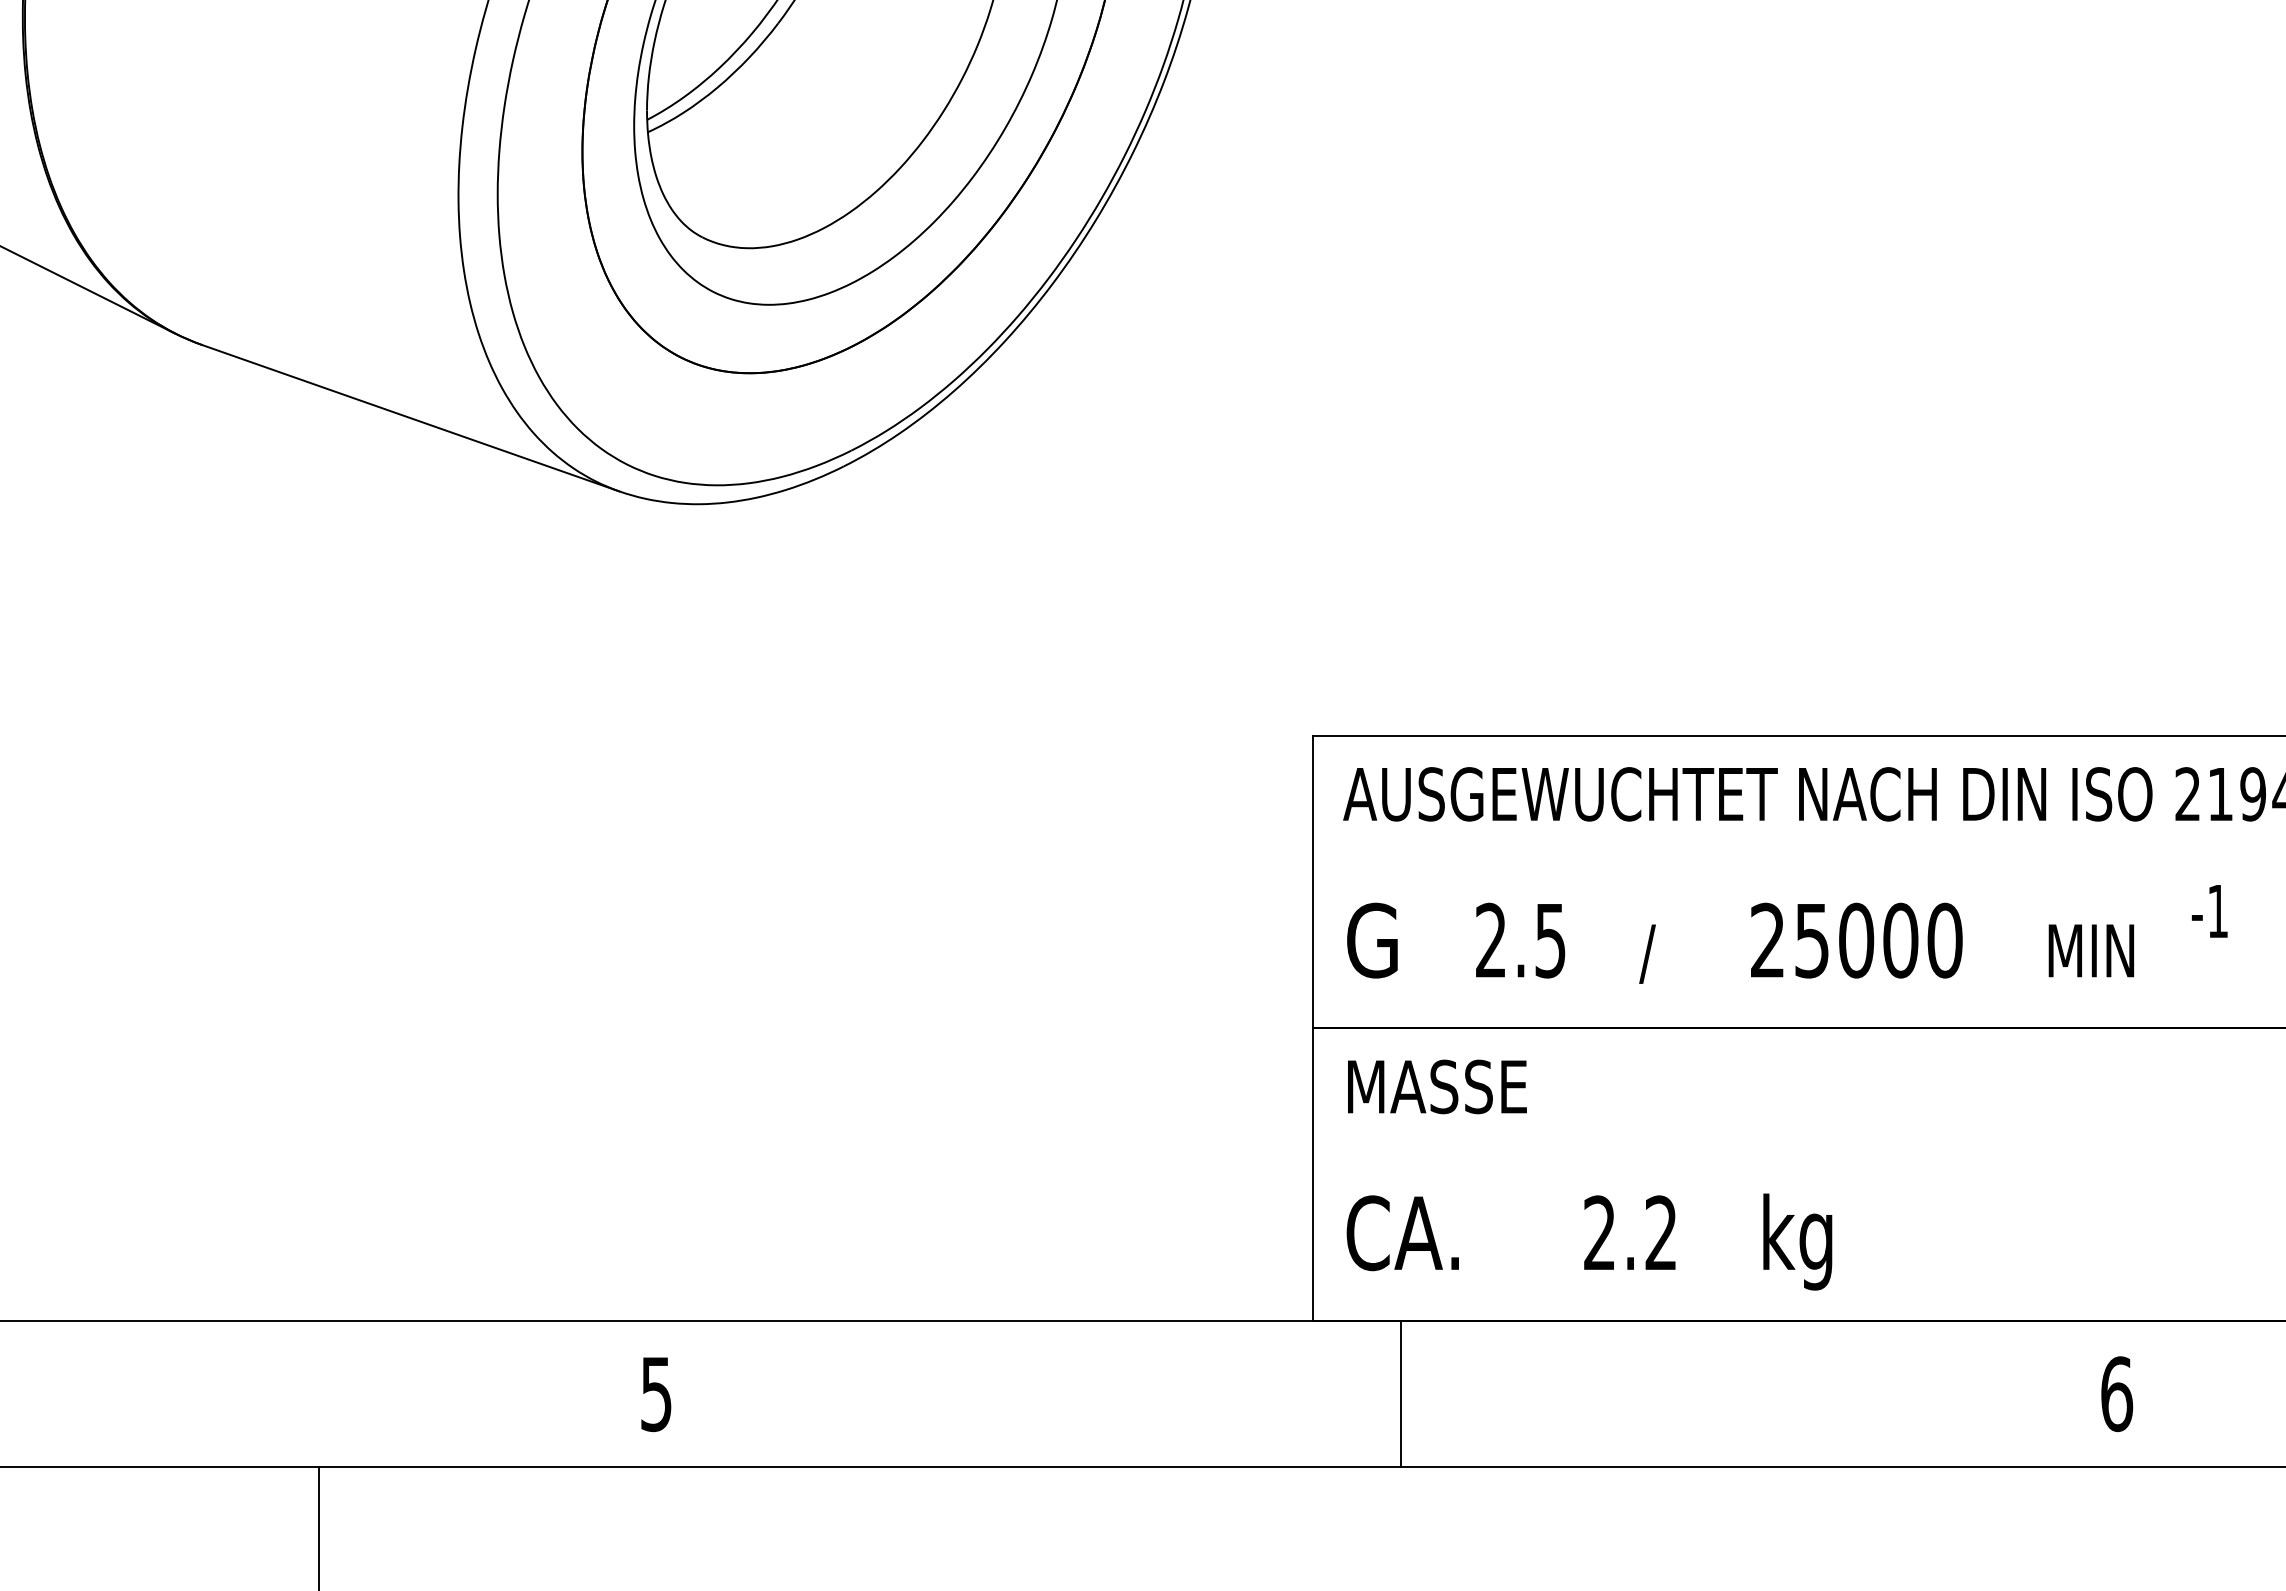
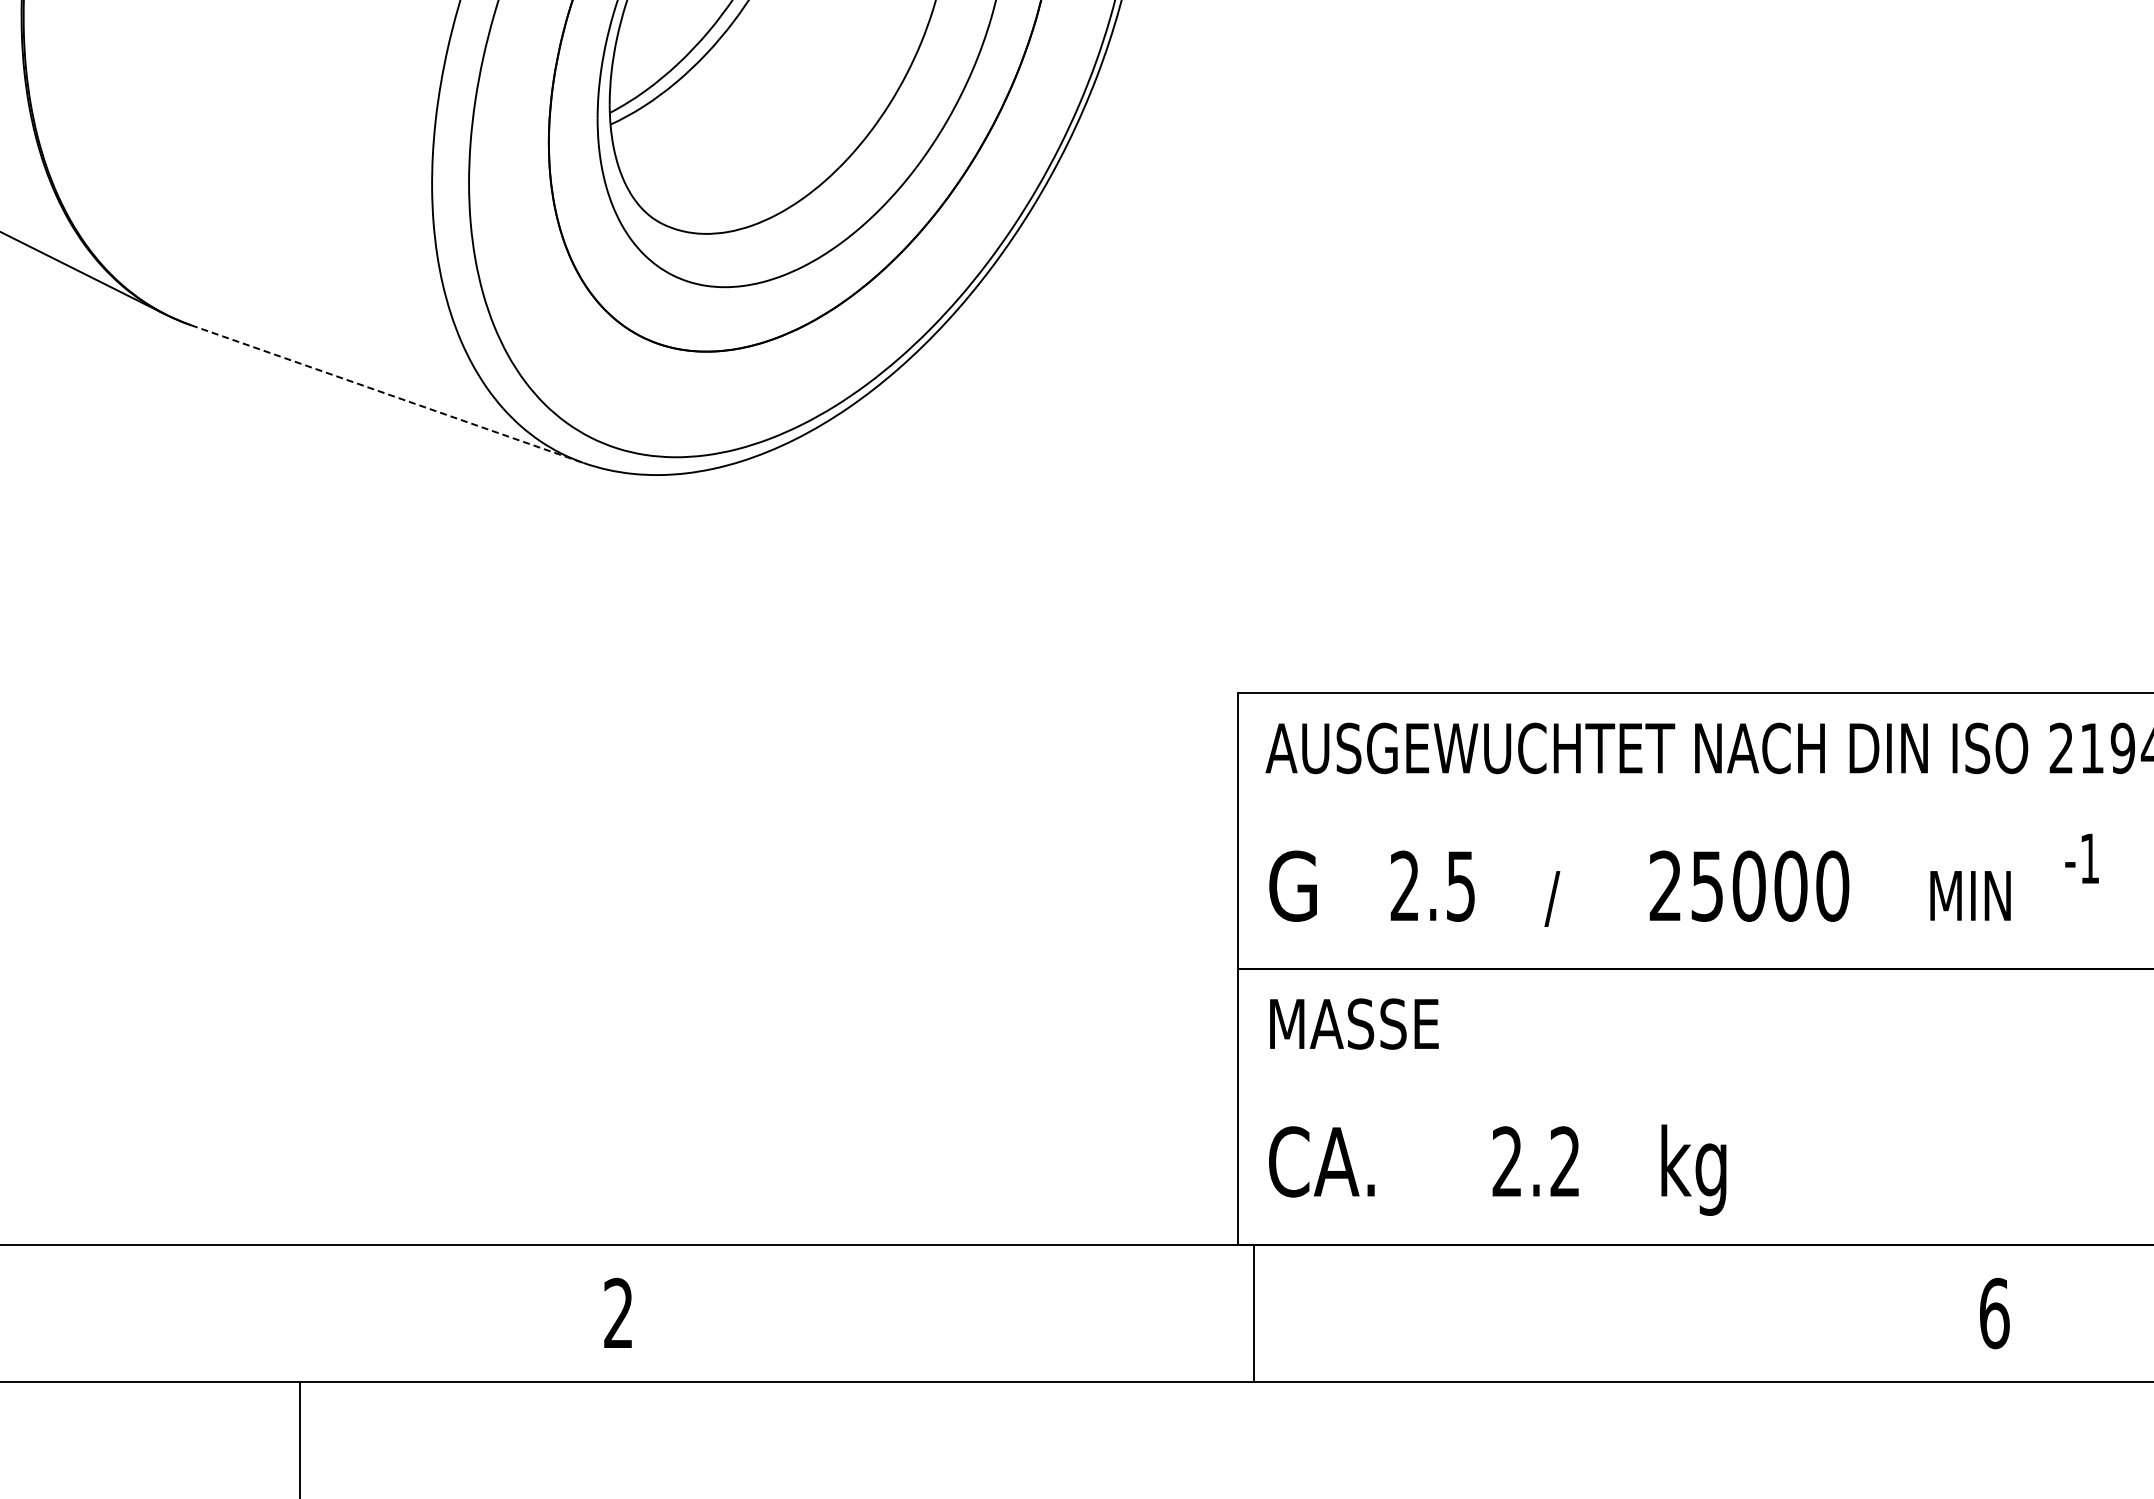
line: (411, 418) -> (387, 394), solid -> dashed
text: (656, 1394) -> (618, 1313), 5 -> 2
line: (1401, 1394) -> (1254, 1313), moved

